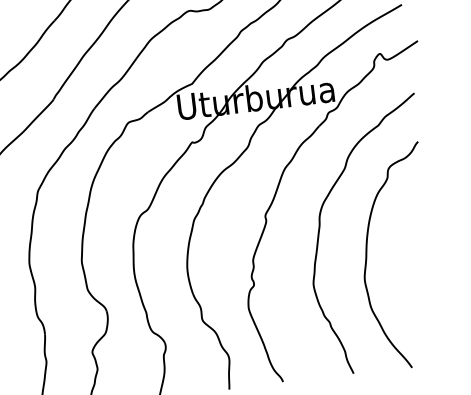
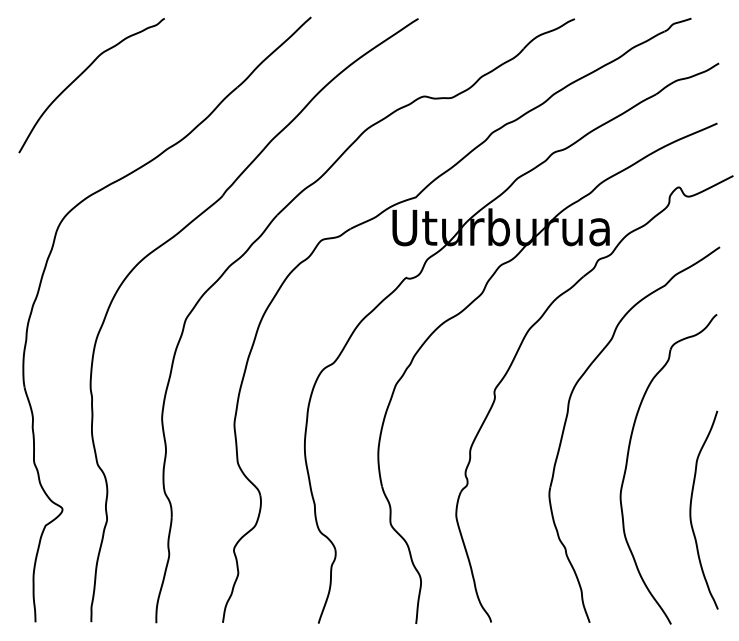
curve: (416, 283) -> (691, 509), added

